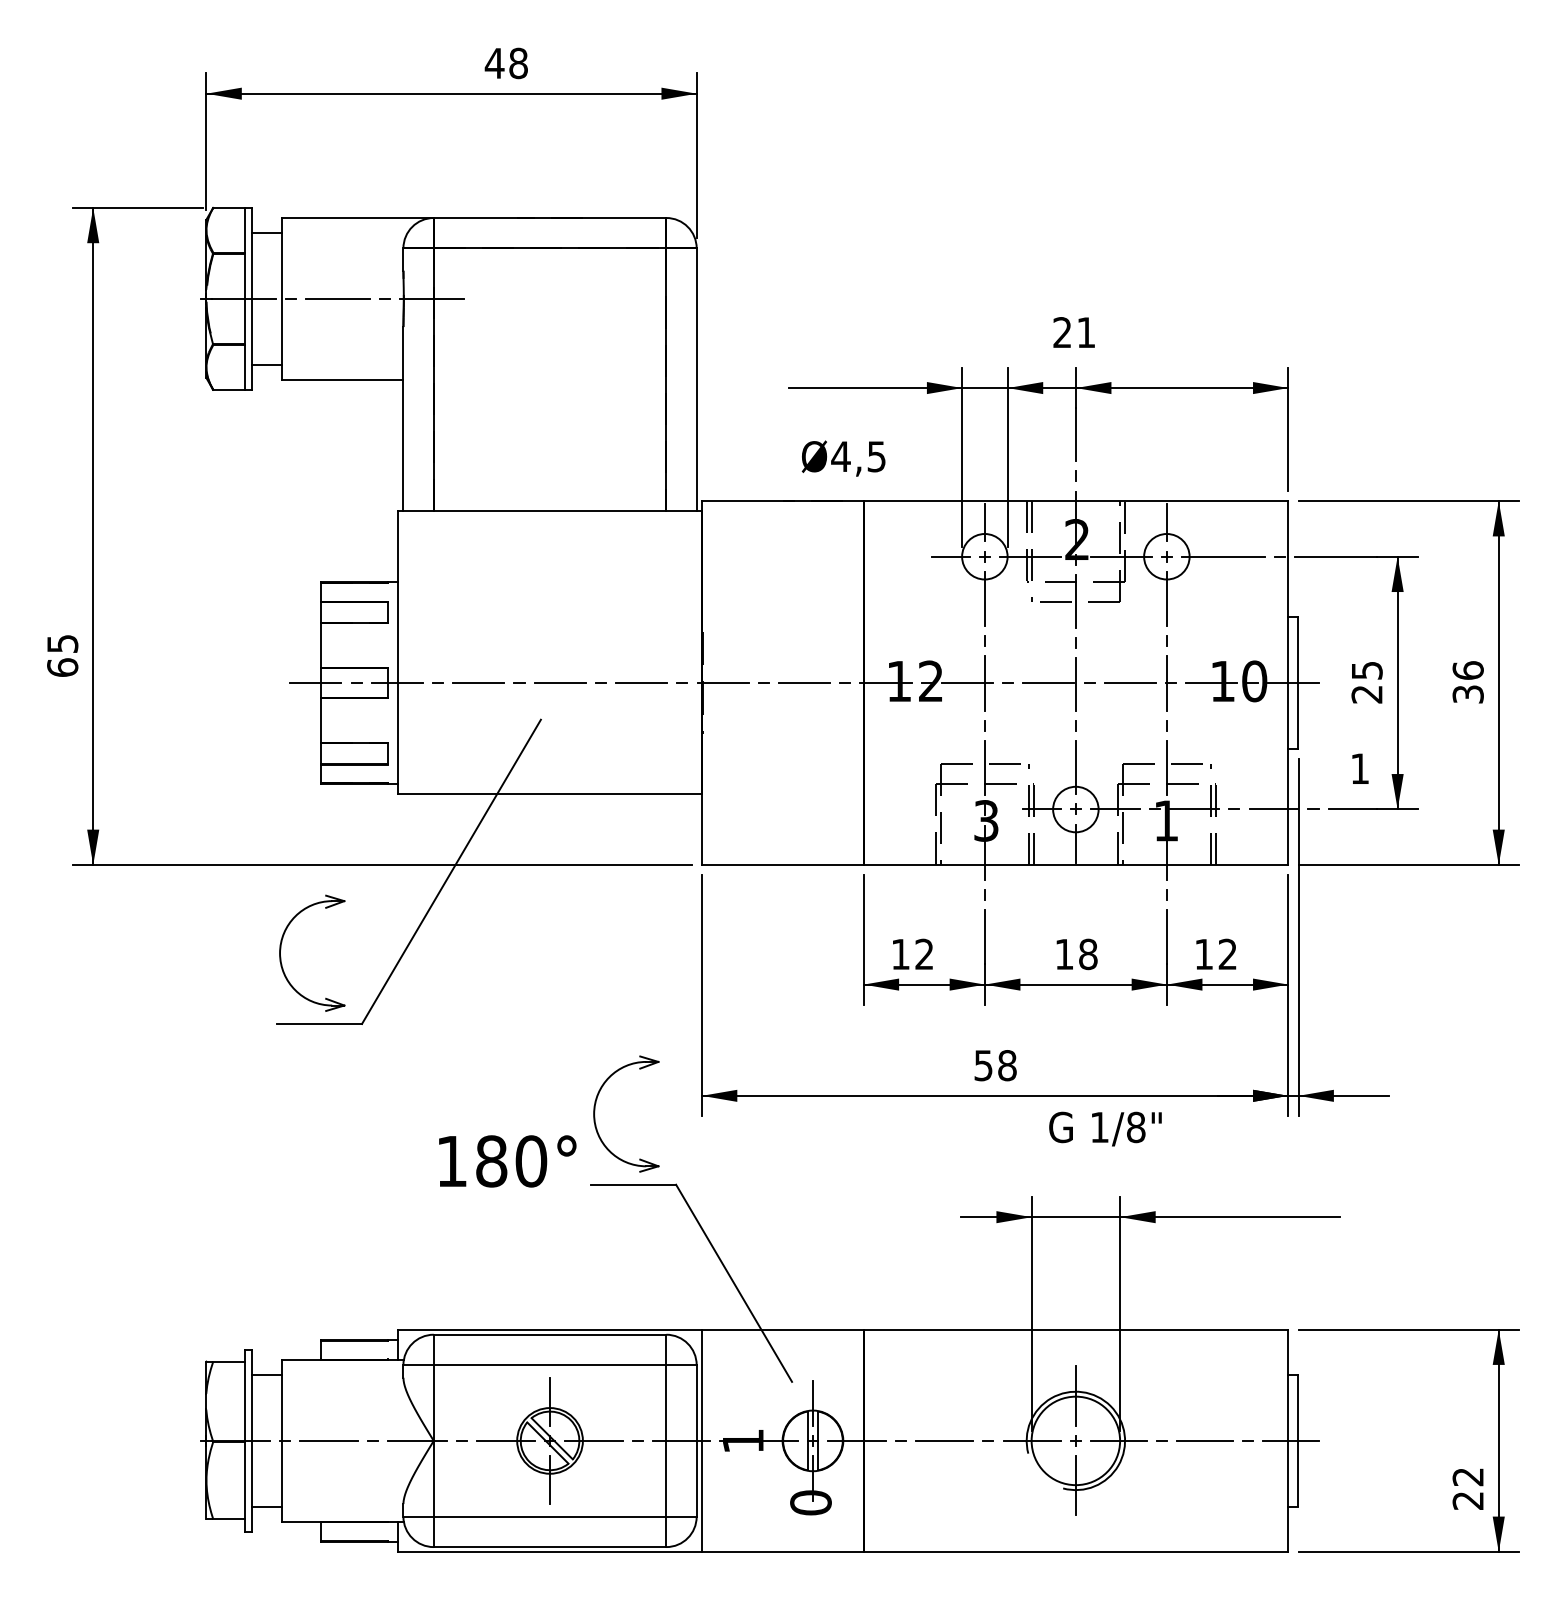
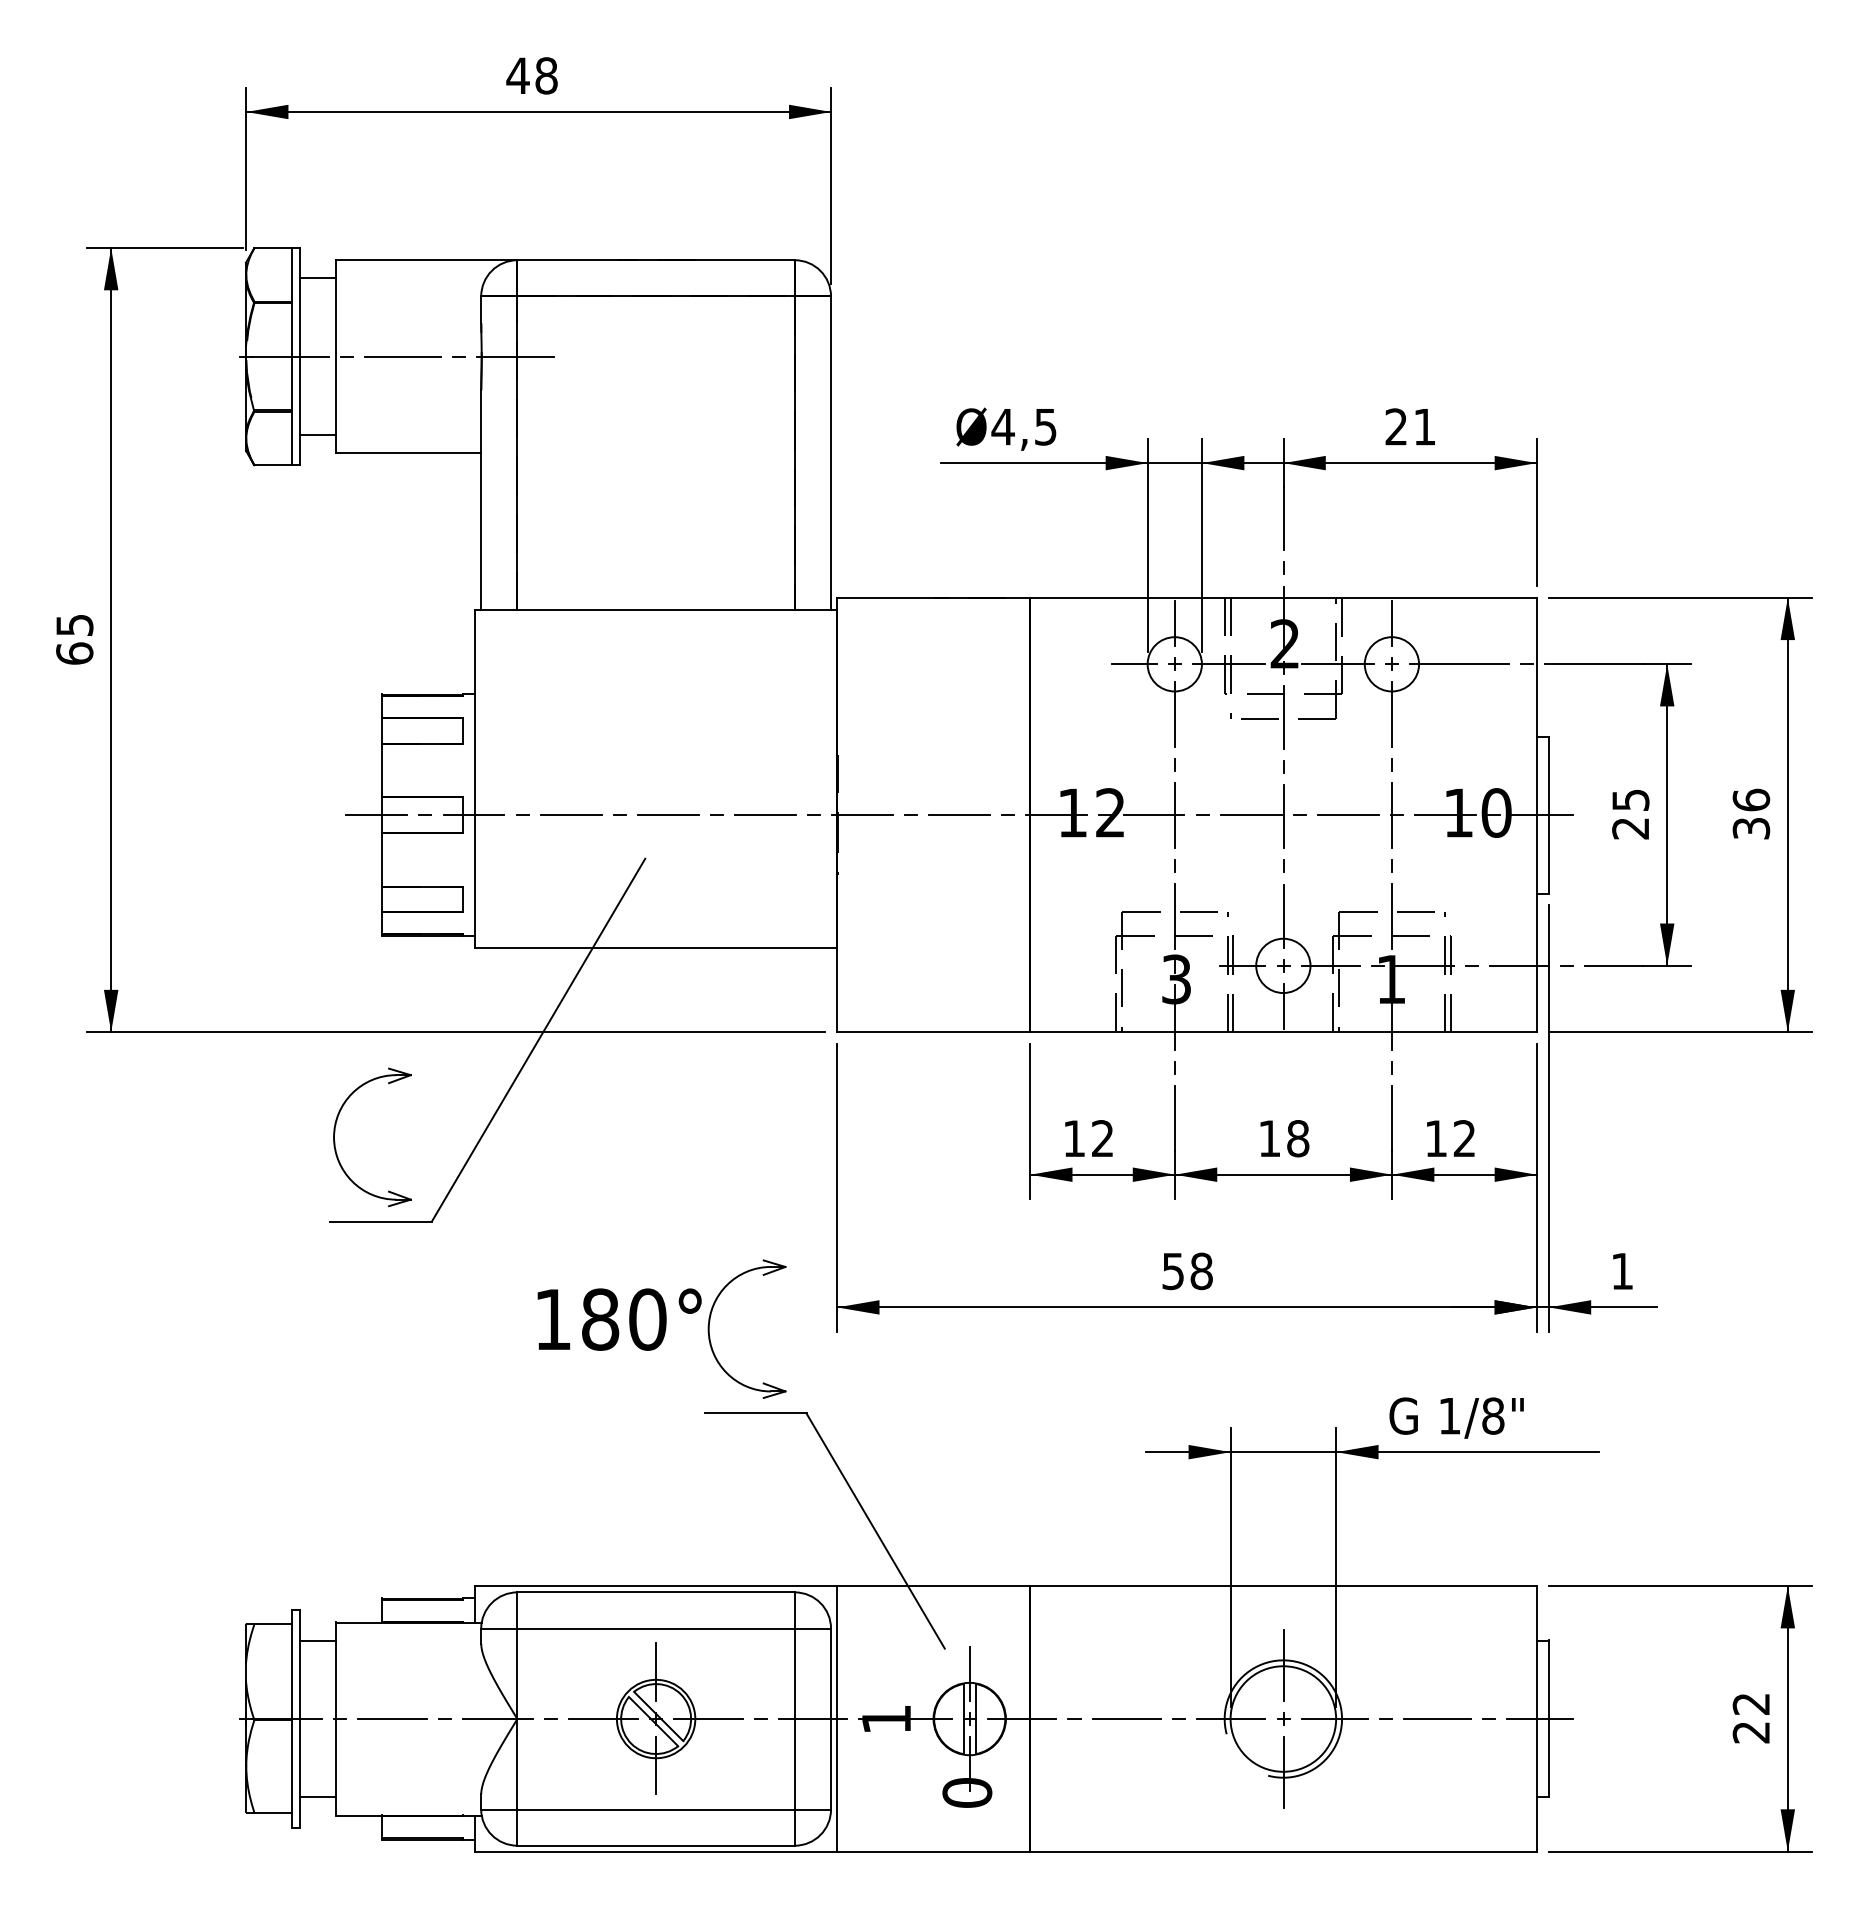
text: (505, 63) -> (531, 75), moved
text: (1073, 332) -> (1409, 426), moved
text: (843, 457) -> (1006, 428), moved
text: (62, 655) -> (74, 639), moved
text: (1360, 768) -> (1622, 1271), moved
text: (1105, 1128) -> (1456, 1417), moved
text: (507, 1161) -> (619, 1319), moved
text: (1467, 1489) -> (1750, 1718), moved

